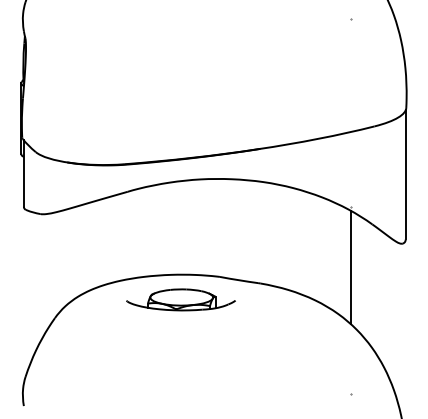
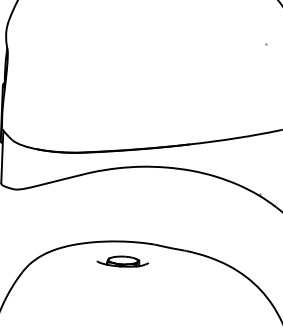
line: (350, 266) -> (258, 240), removed
part: (180, 299) -> (122, 261), size x0.6

